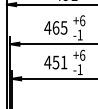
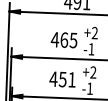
text: (82, 20) -> (94, 32), +6 -> +2
text: (82, 54) -> (93, 71), +6 -> +2

